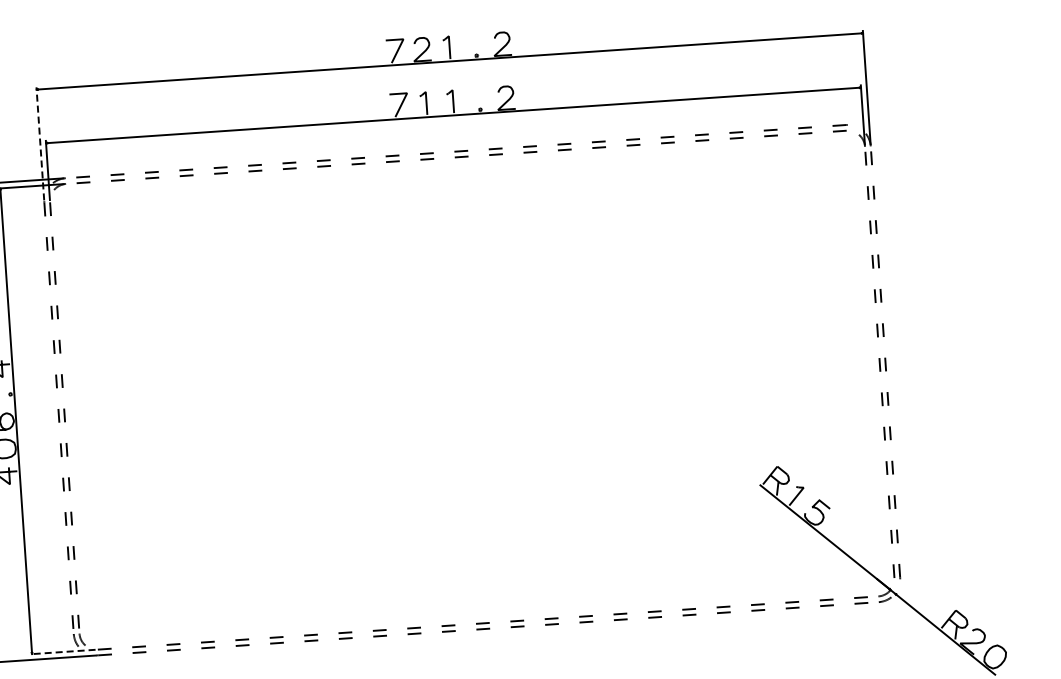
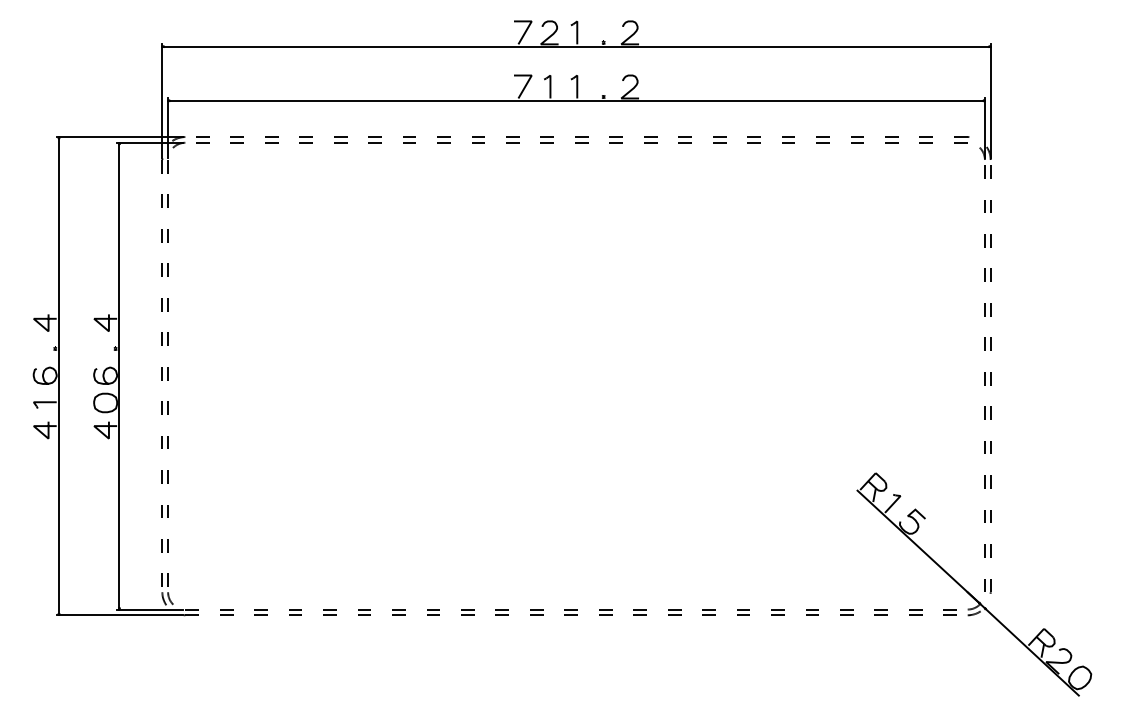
line: (40, 144) -> (162, 101), dashed -> solid
line: (63, 651) -> (150, 609), dashed -> solid

